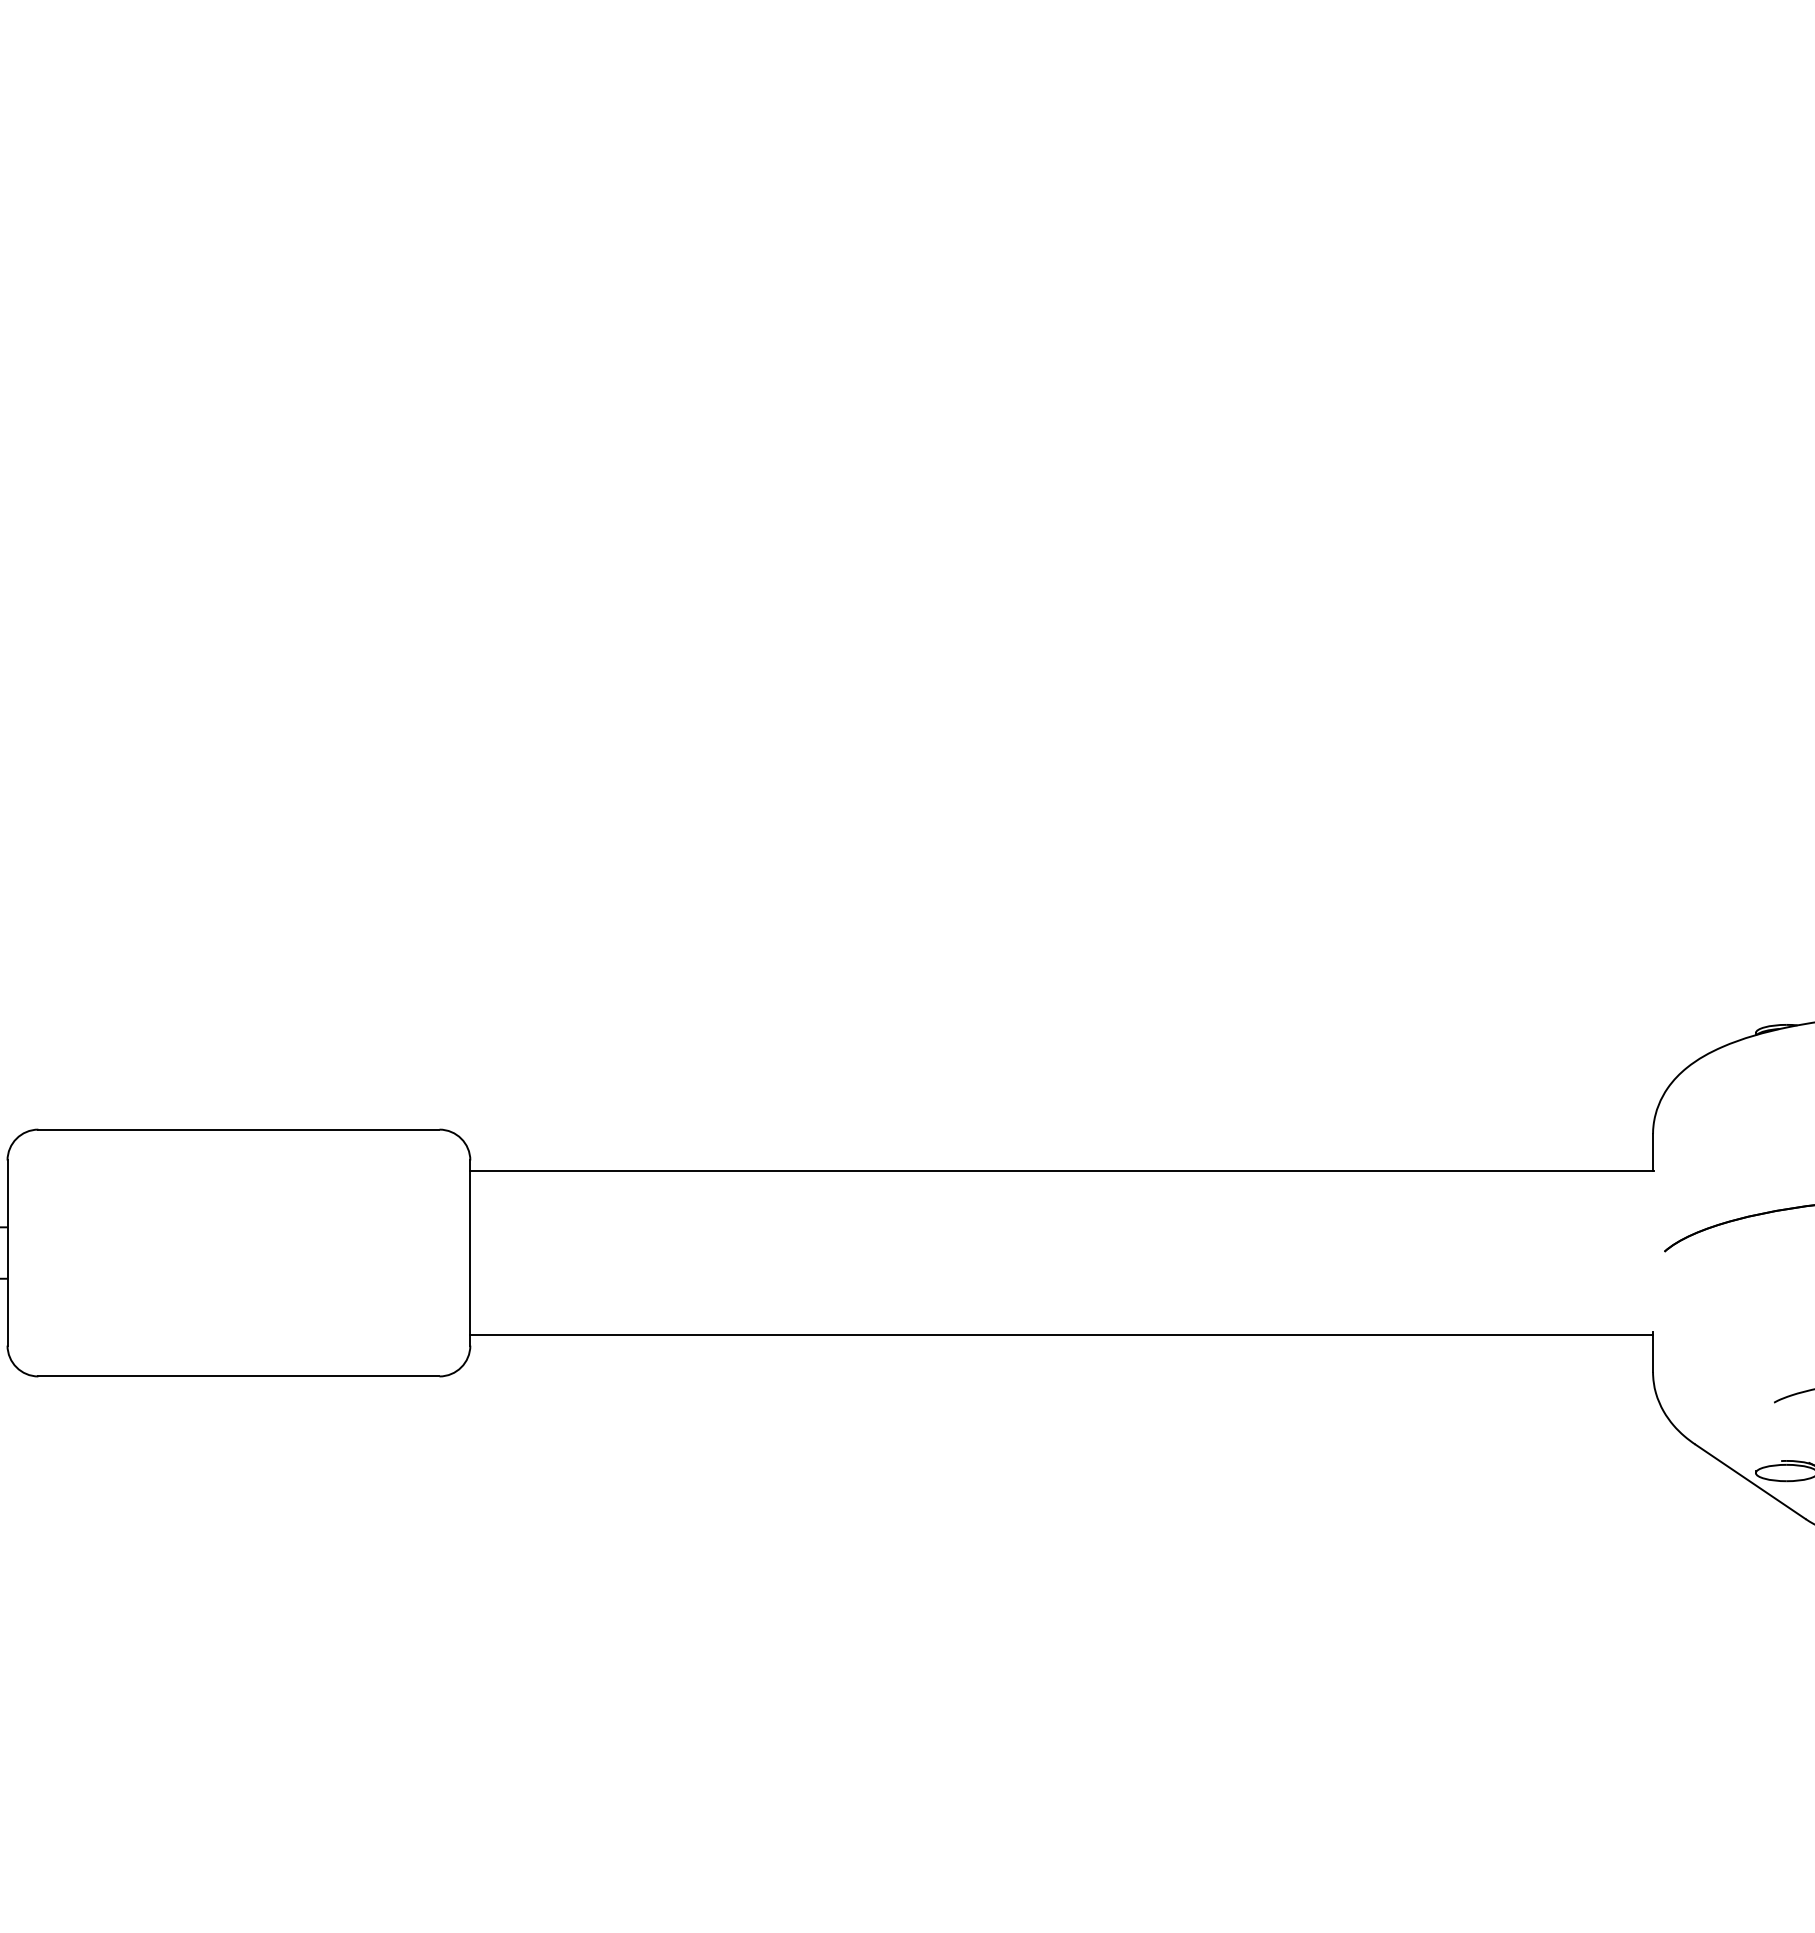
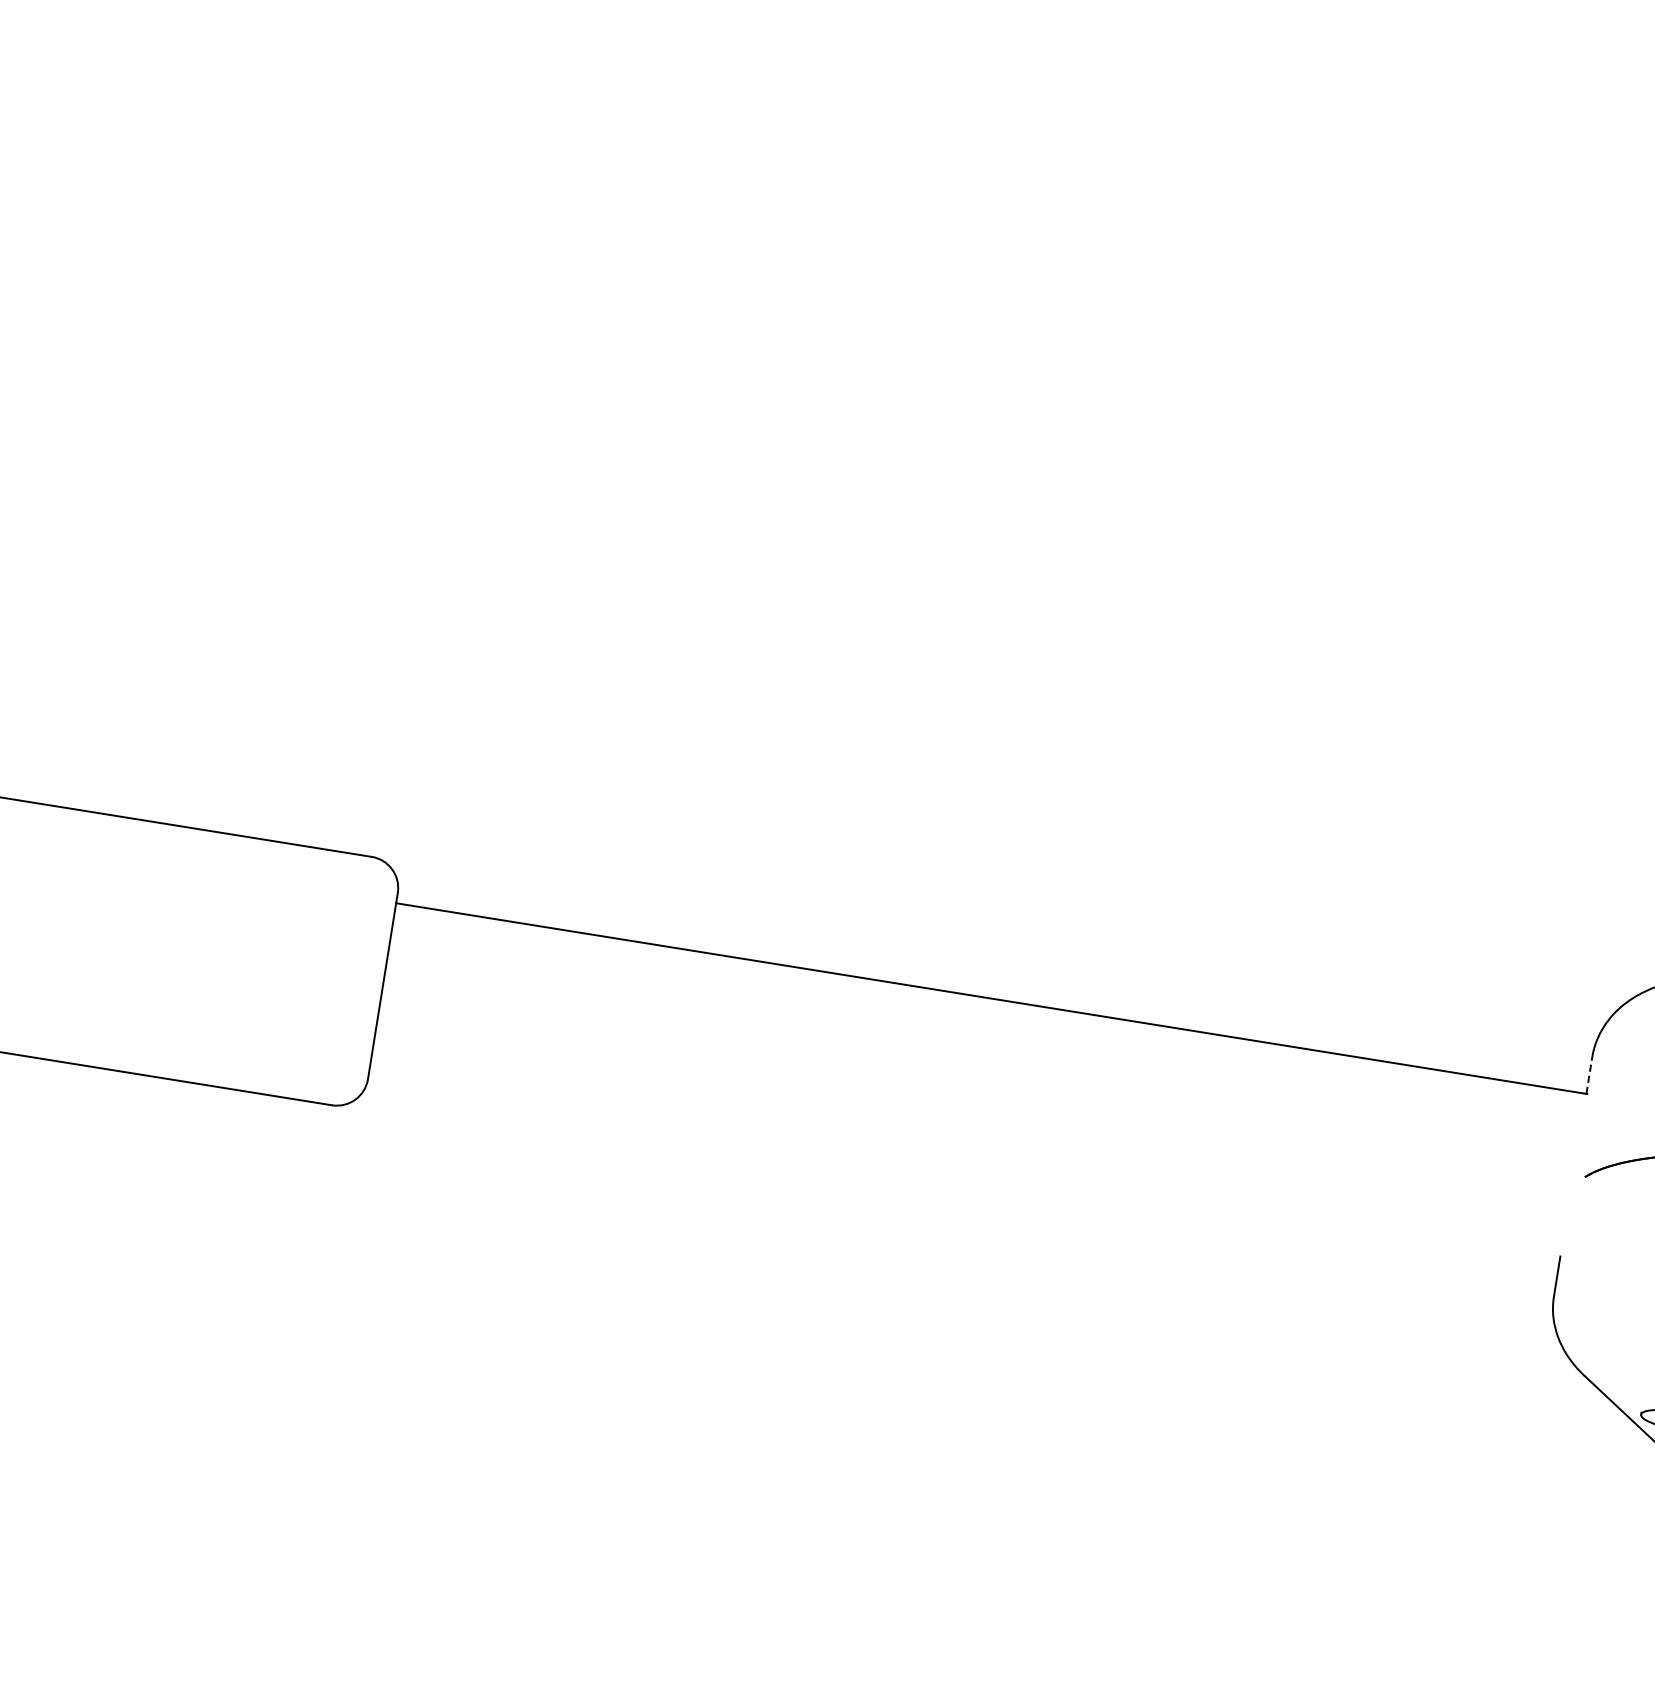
line: (1653, 1151) -> (1589, 1074), solid -> dashed
line: (1061, 1335) -> (964, 1164), removed

